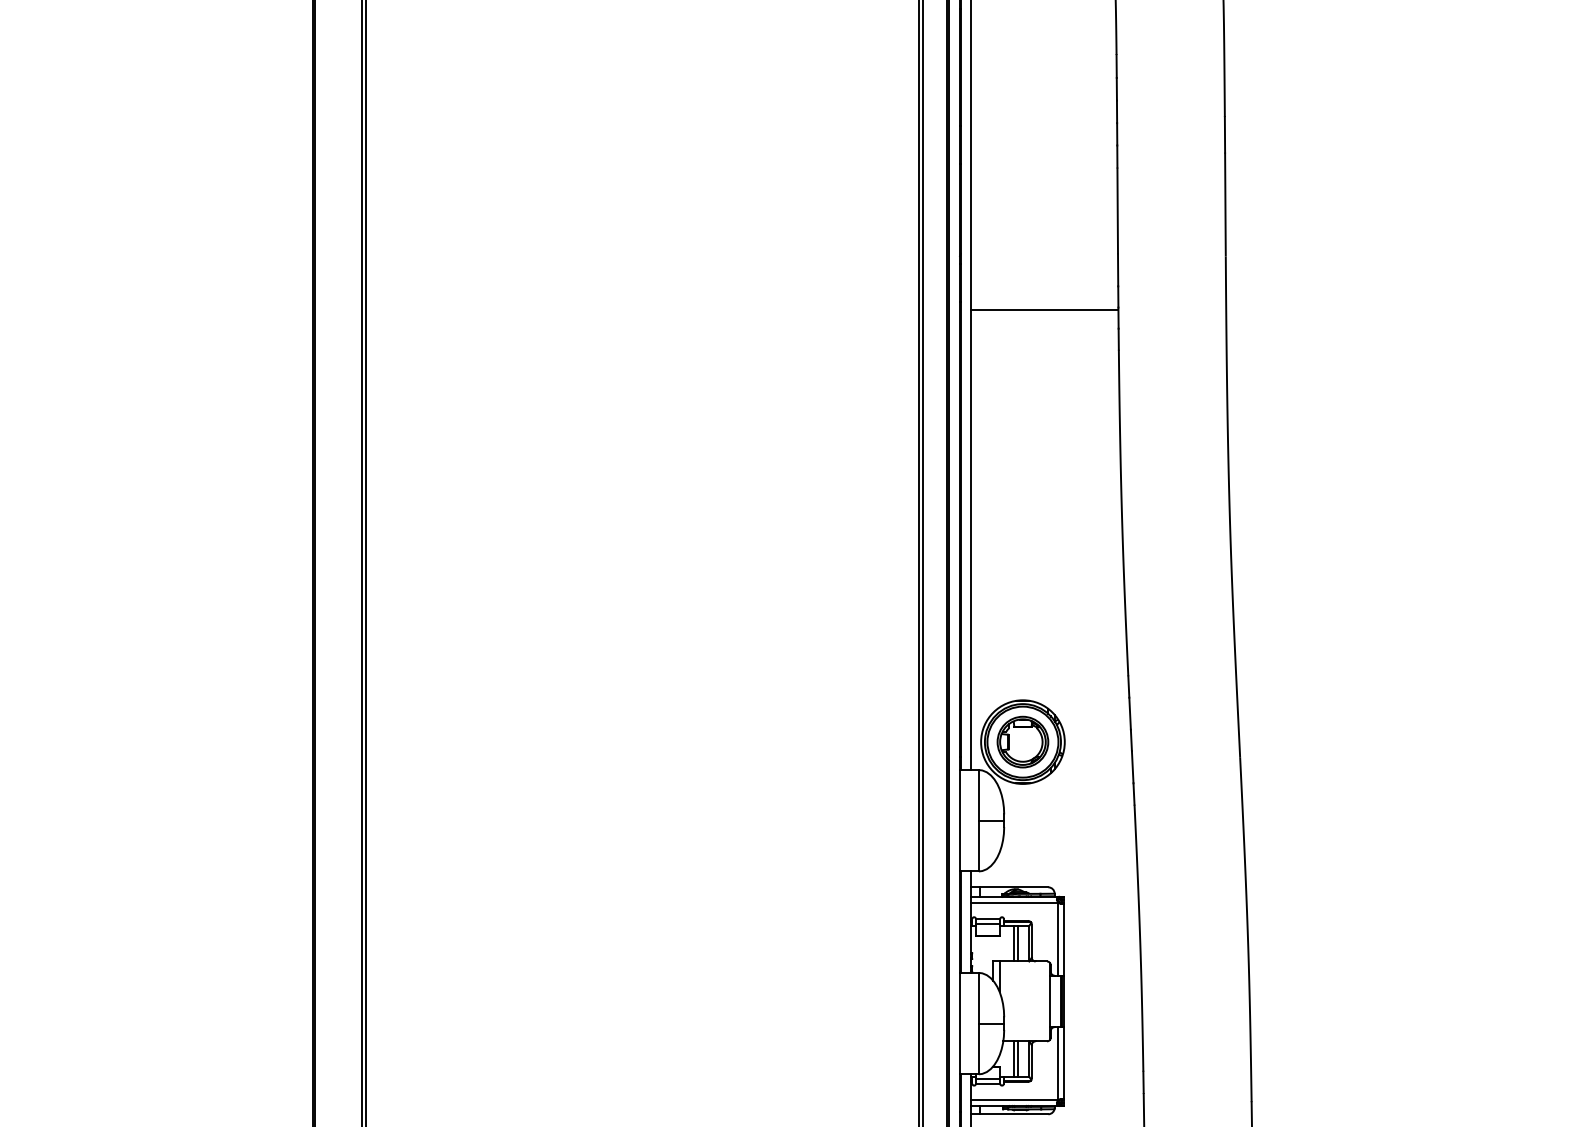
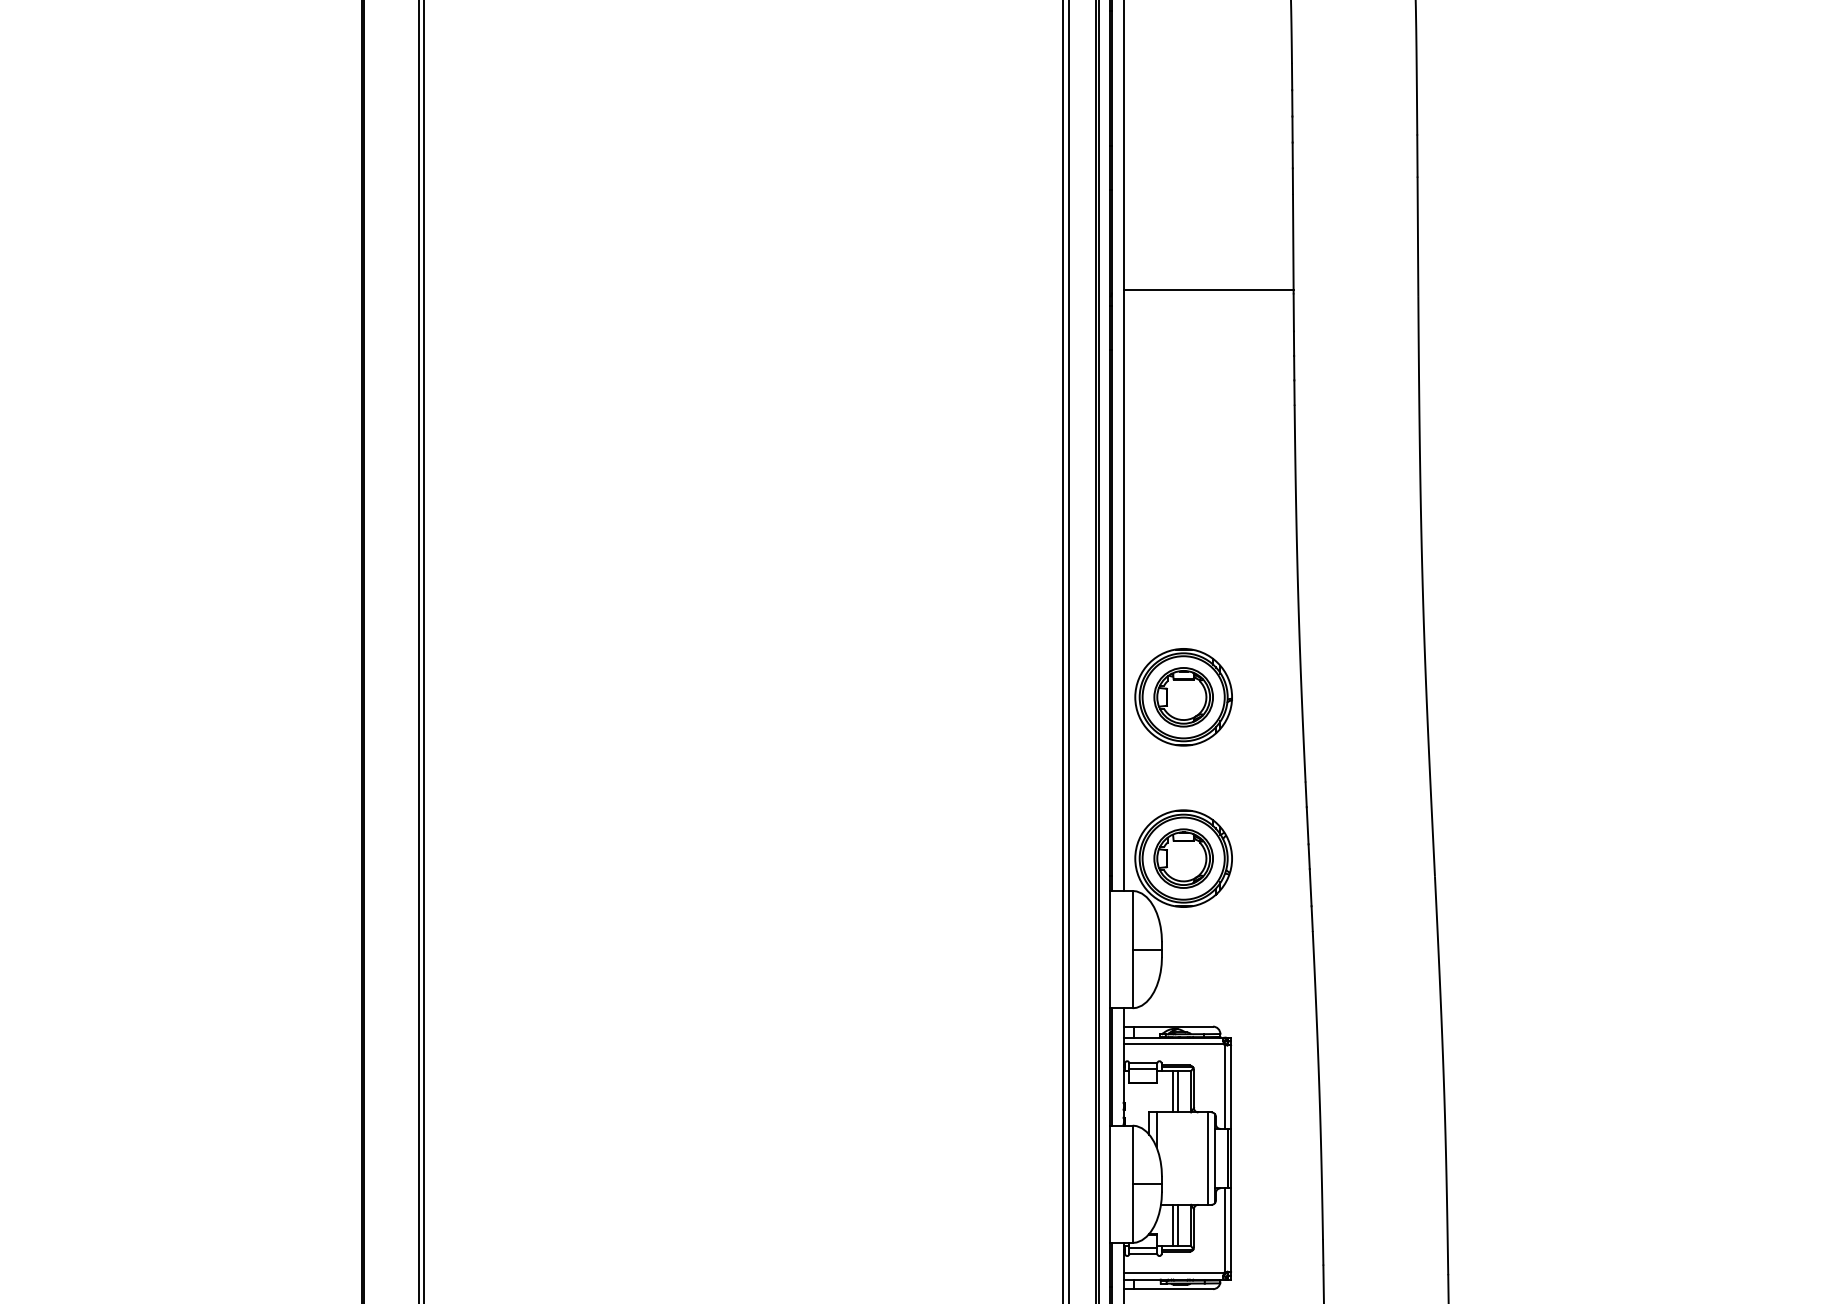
line: (1043, 310) -> (1207, 289), moved
part: (1022, 602) -> (1183, 697), added
line: (1043, 1001) -> (1207, 1158), added

